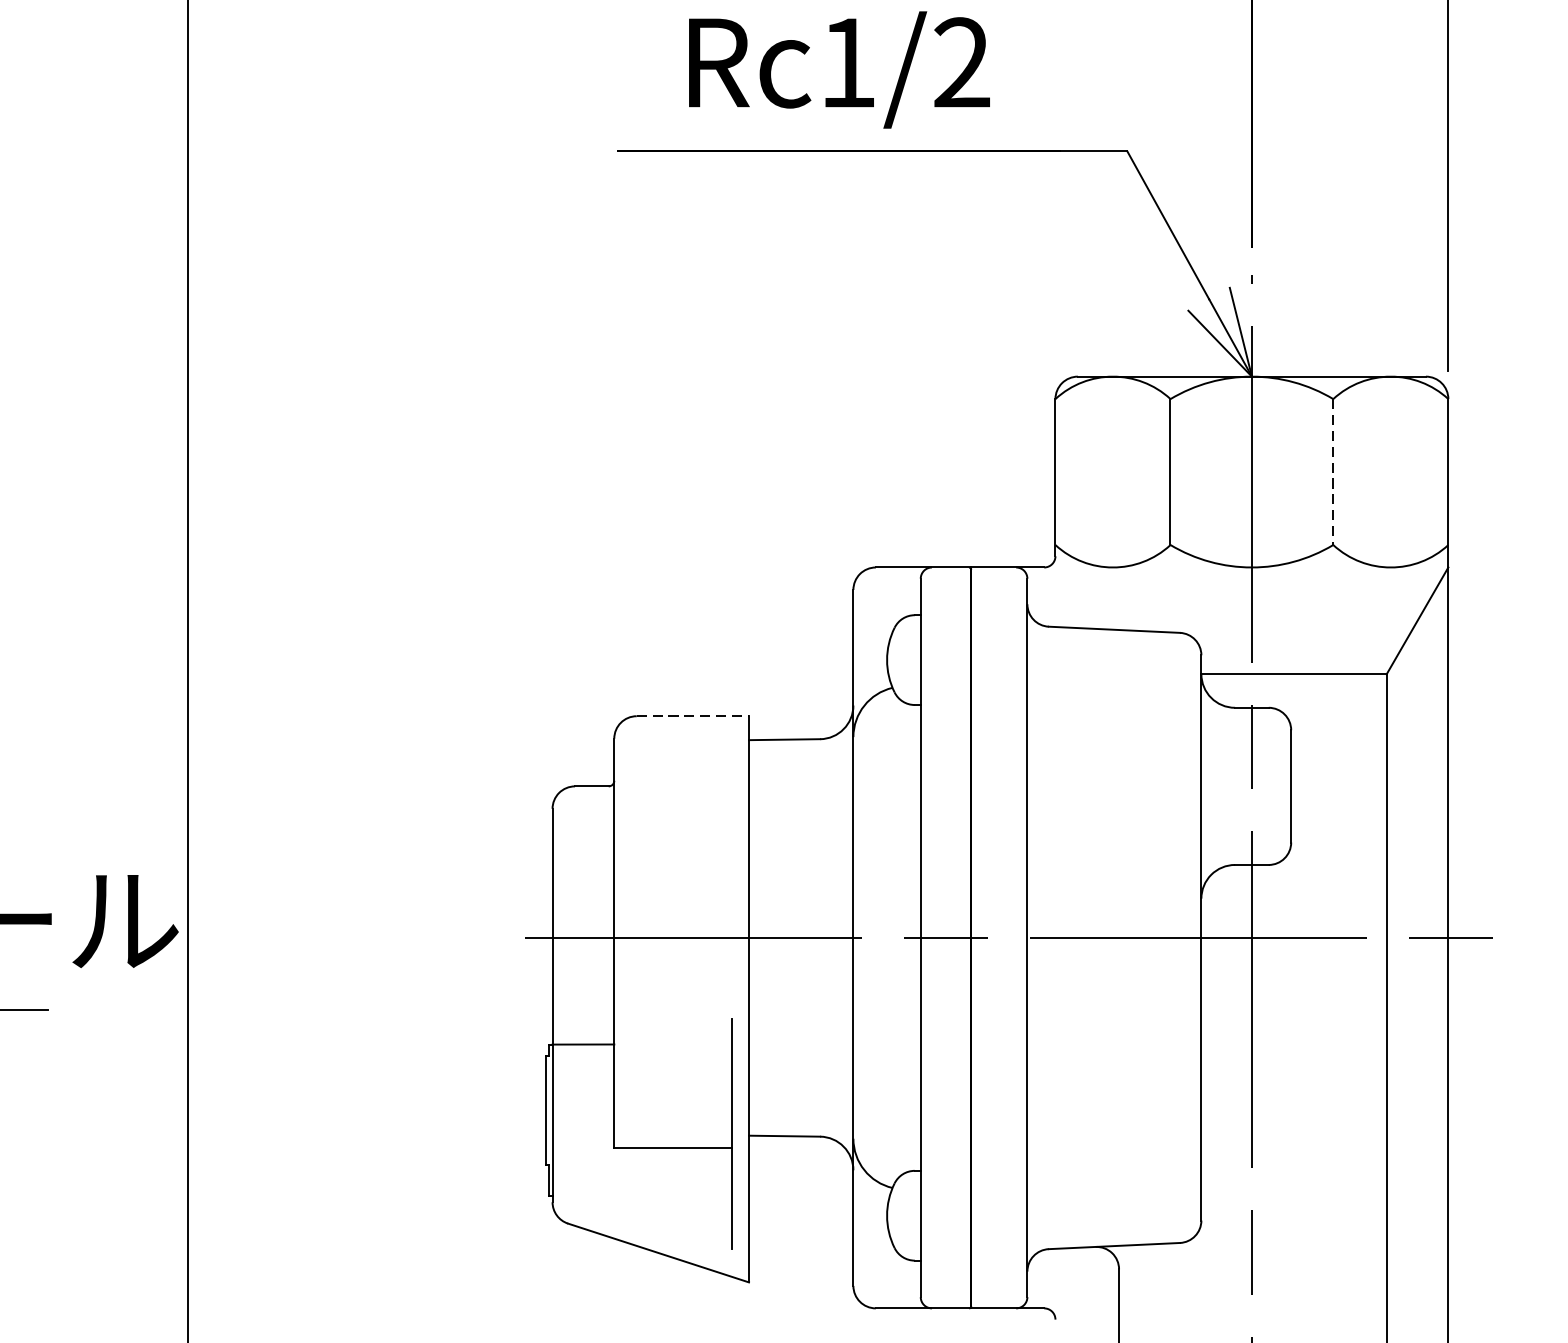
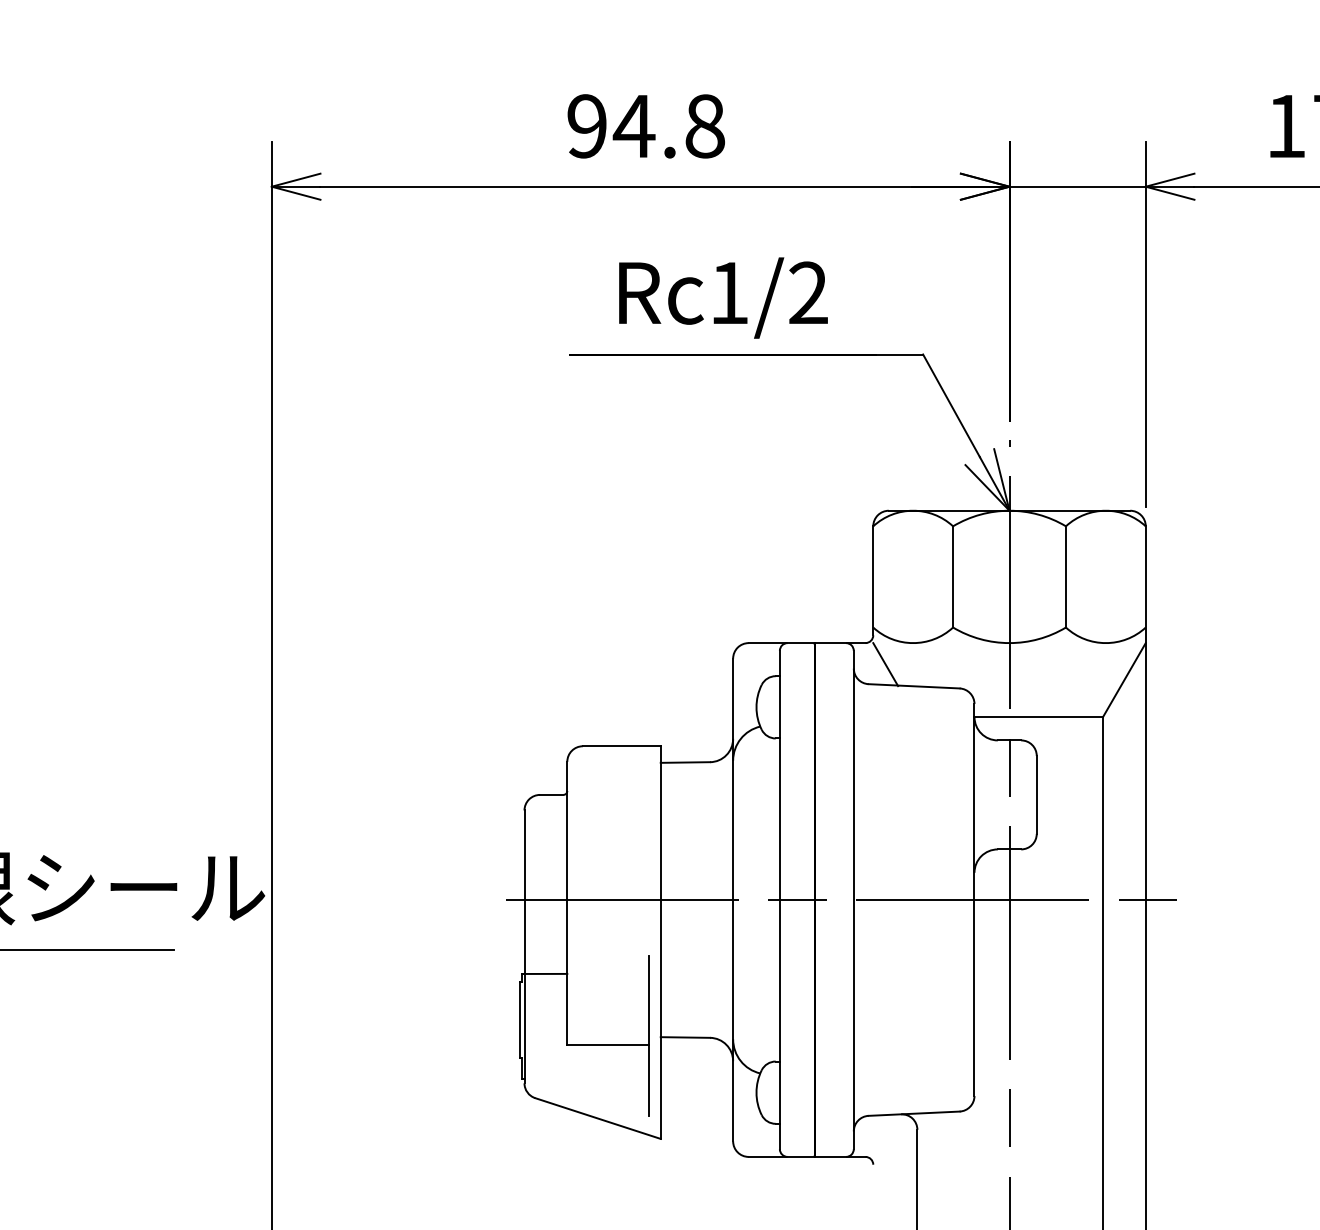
line: (1332, 471) -> (1065, 576), dashed -> solid
line: (1073, 598) -> (885, 664), added
line: (692, 716) -> (621, 746), dashed -> solid

